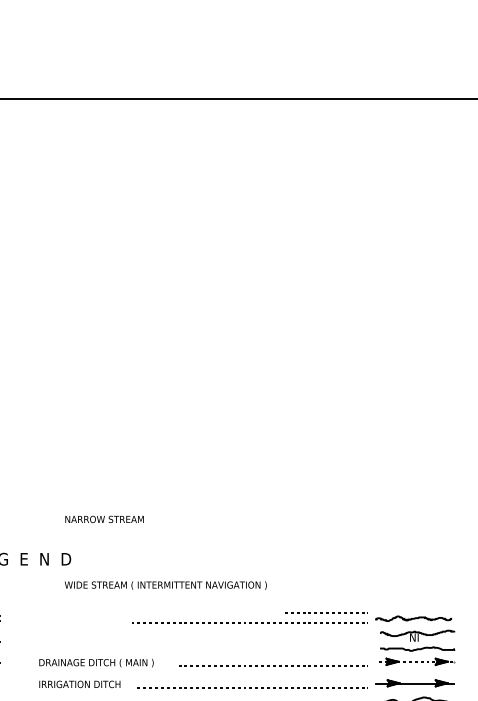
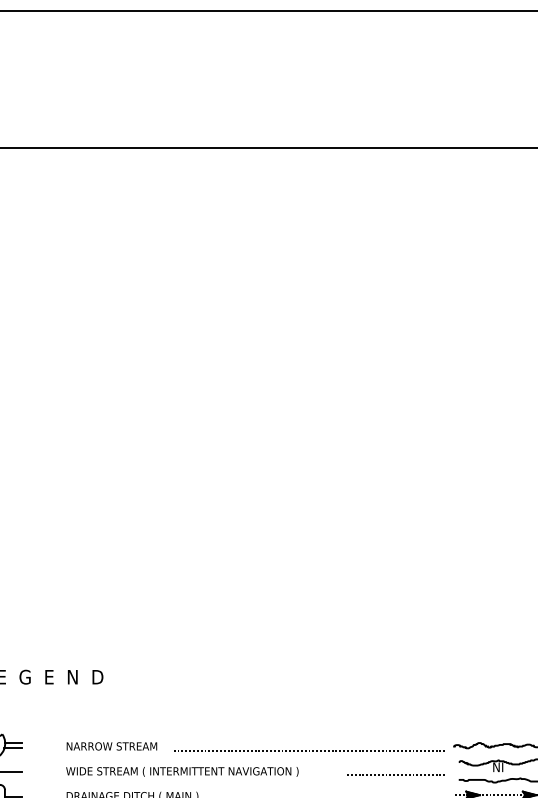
text: (104, 518) -> (111, 745), moved
text: (165, 585) -> (182, 771), moved
line: (326, 612) -> (397, 775), moved

